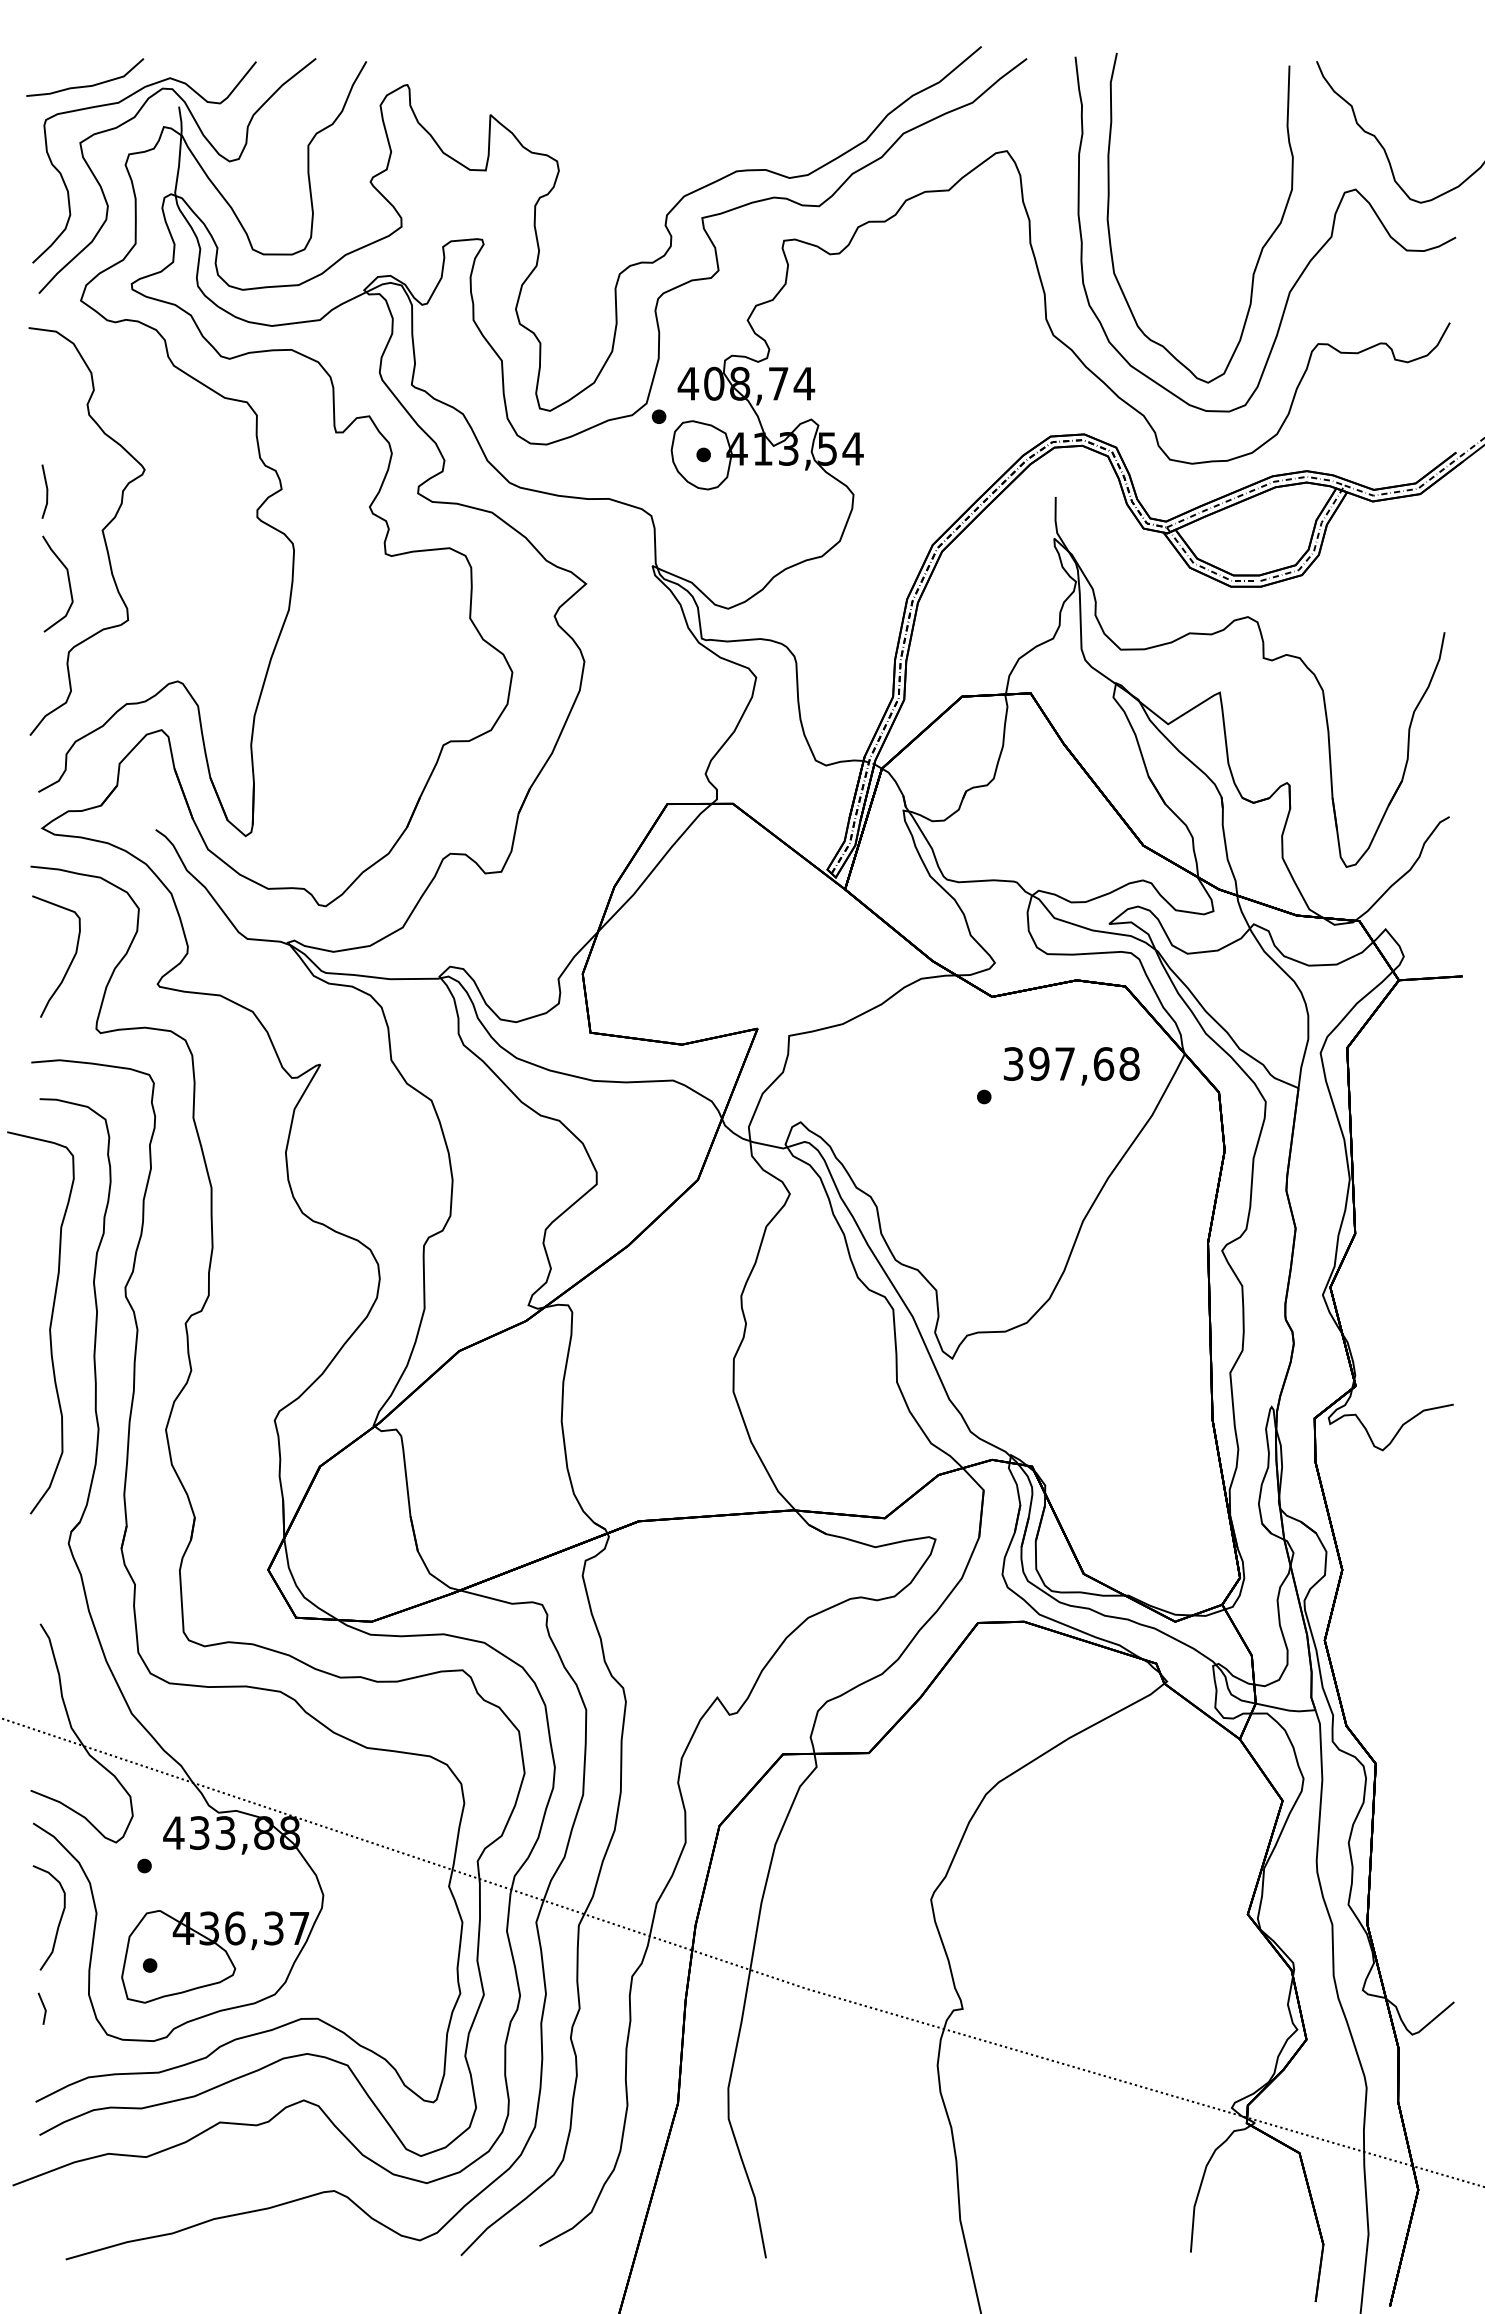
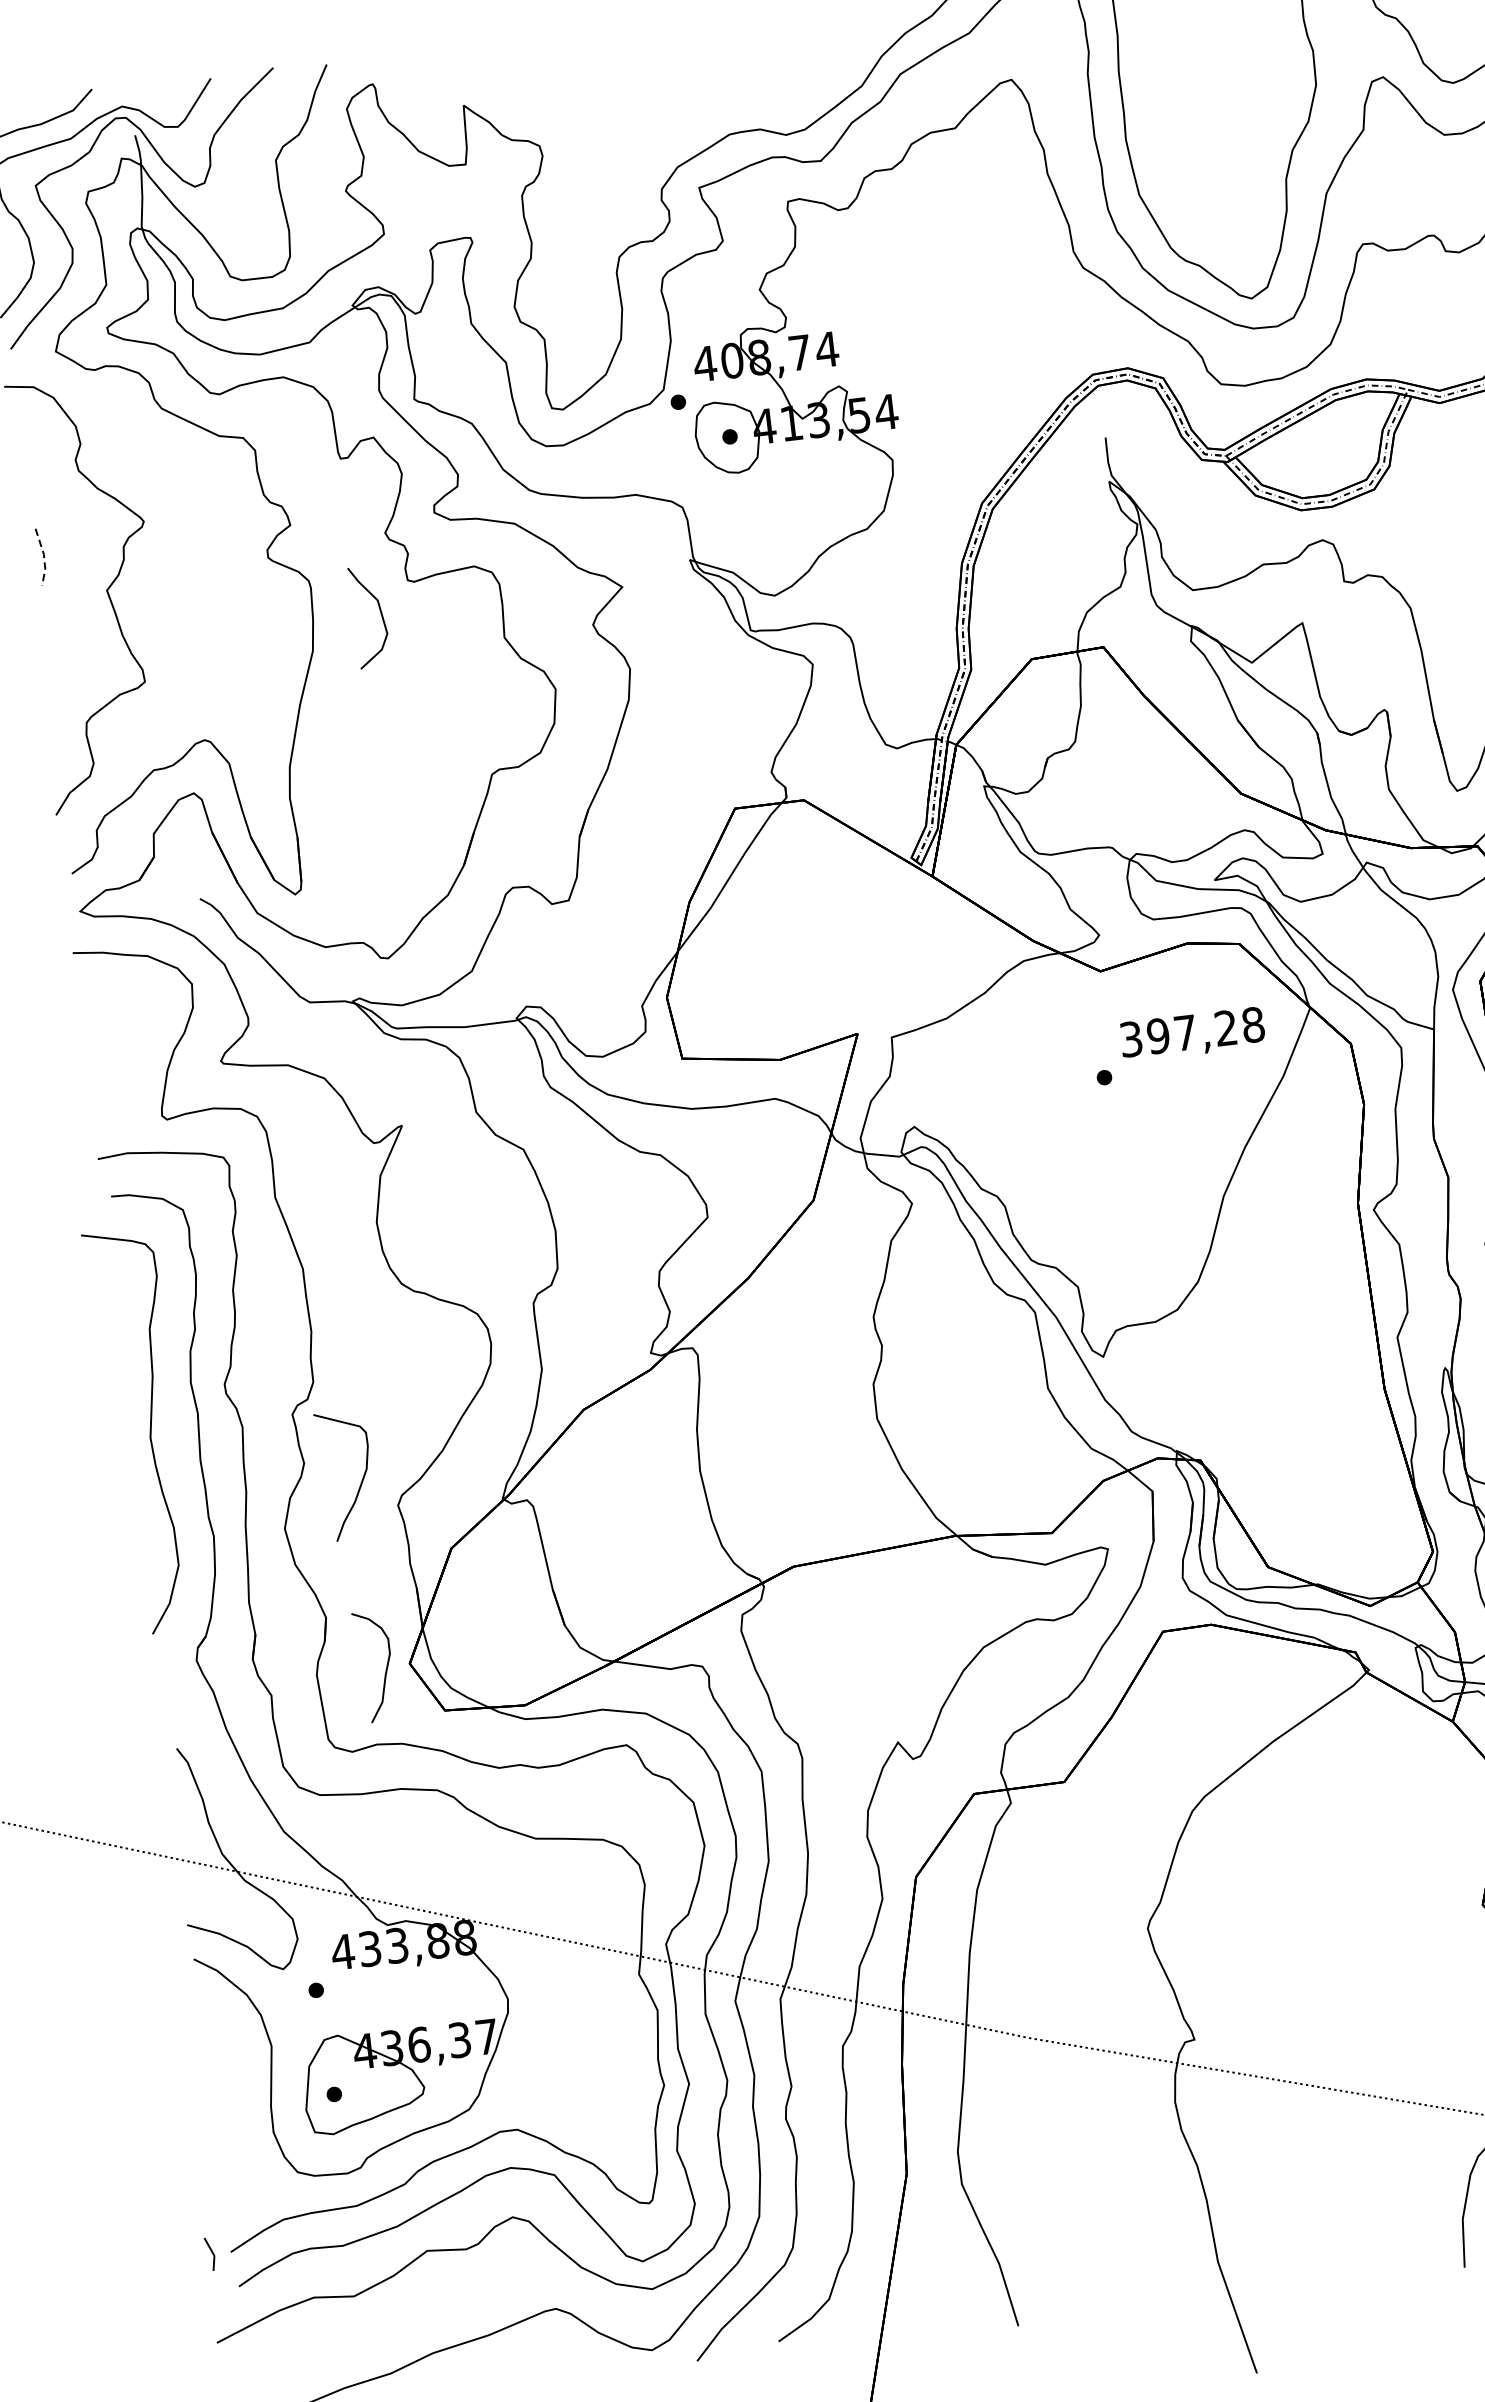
line: (47, 492) -> (44, 557), solid -> dashed
curve: (68, 583) -> (380, 615), moved
curve: (70, 962) -> (361, 1480), moved
text: (1103, 1063) -> (1225, 1027), 397,68 -> 397,28
curve: (59, 1920) -> (386, 1668), moved
line: (43, 2007) -> (211, 2252), moved

